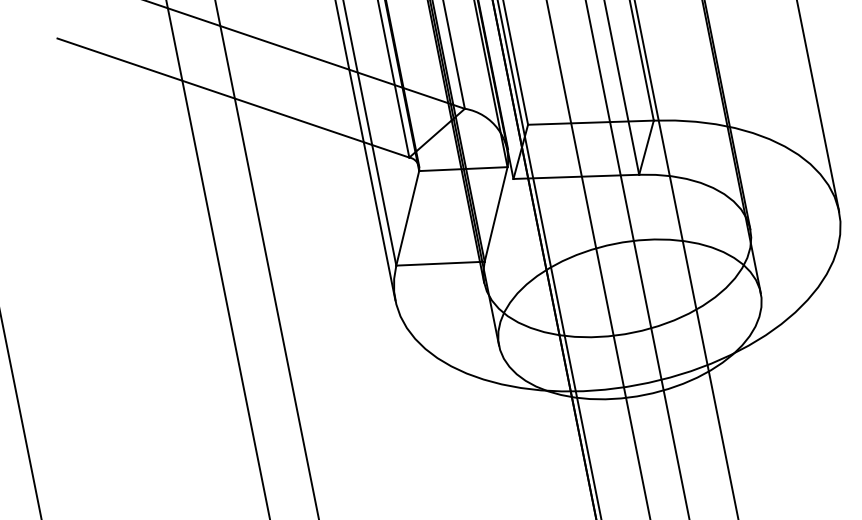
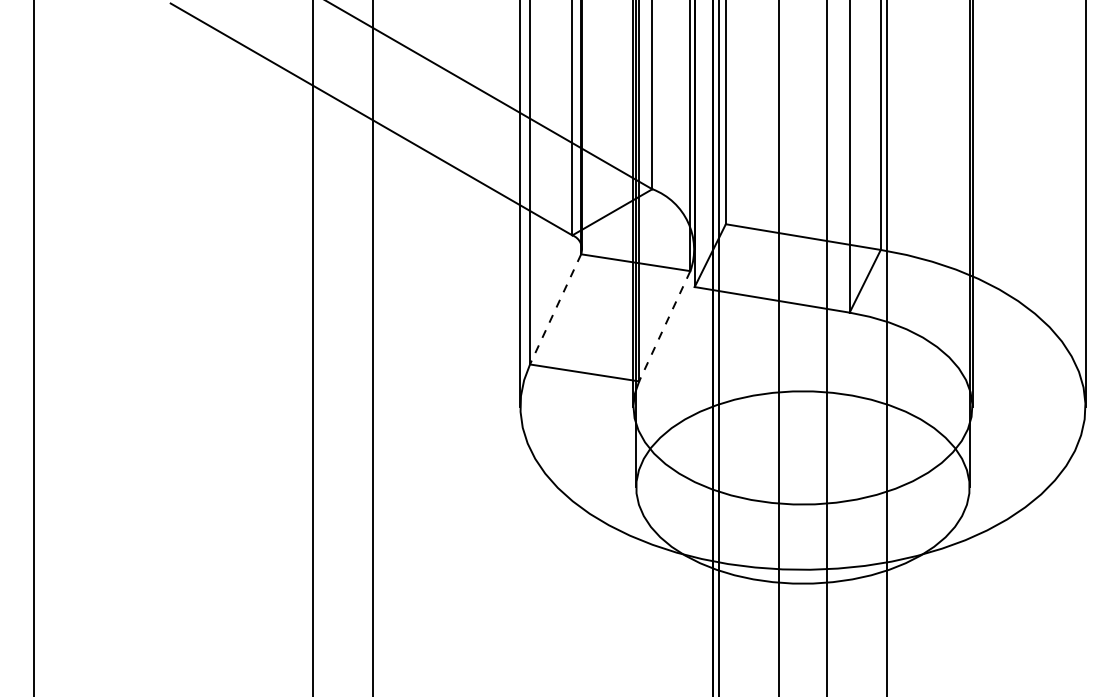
line: (495, 214) -> (664, 326), solid -> dashed
line: (407, 218) -> (555, 309), solid -> dashed

